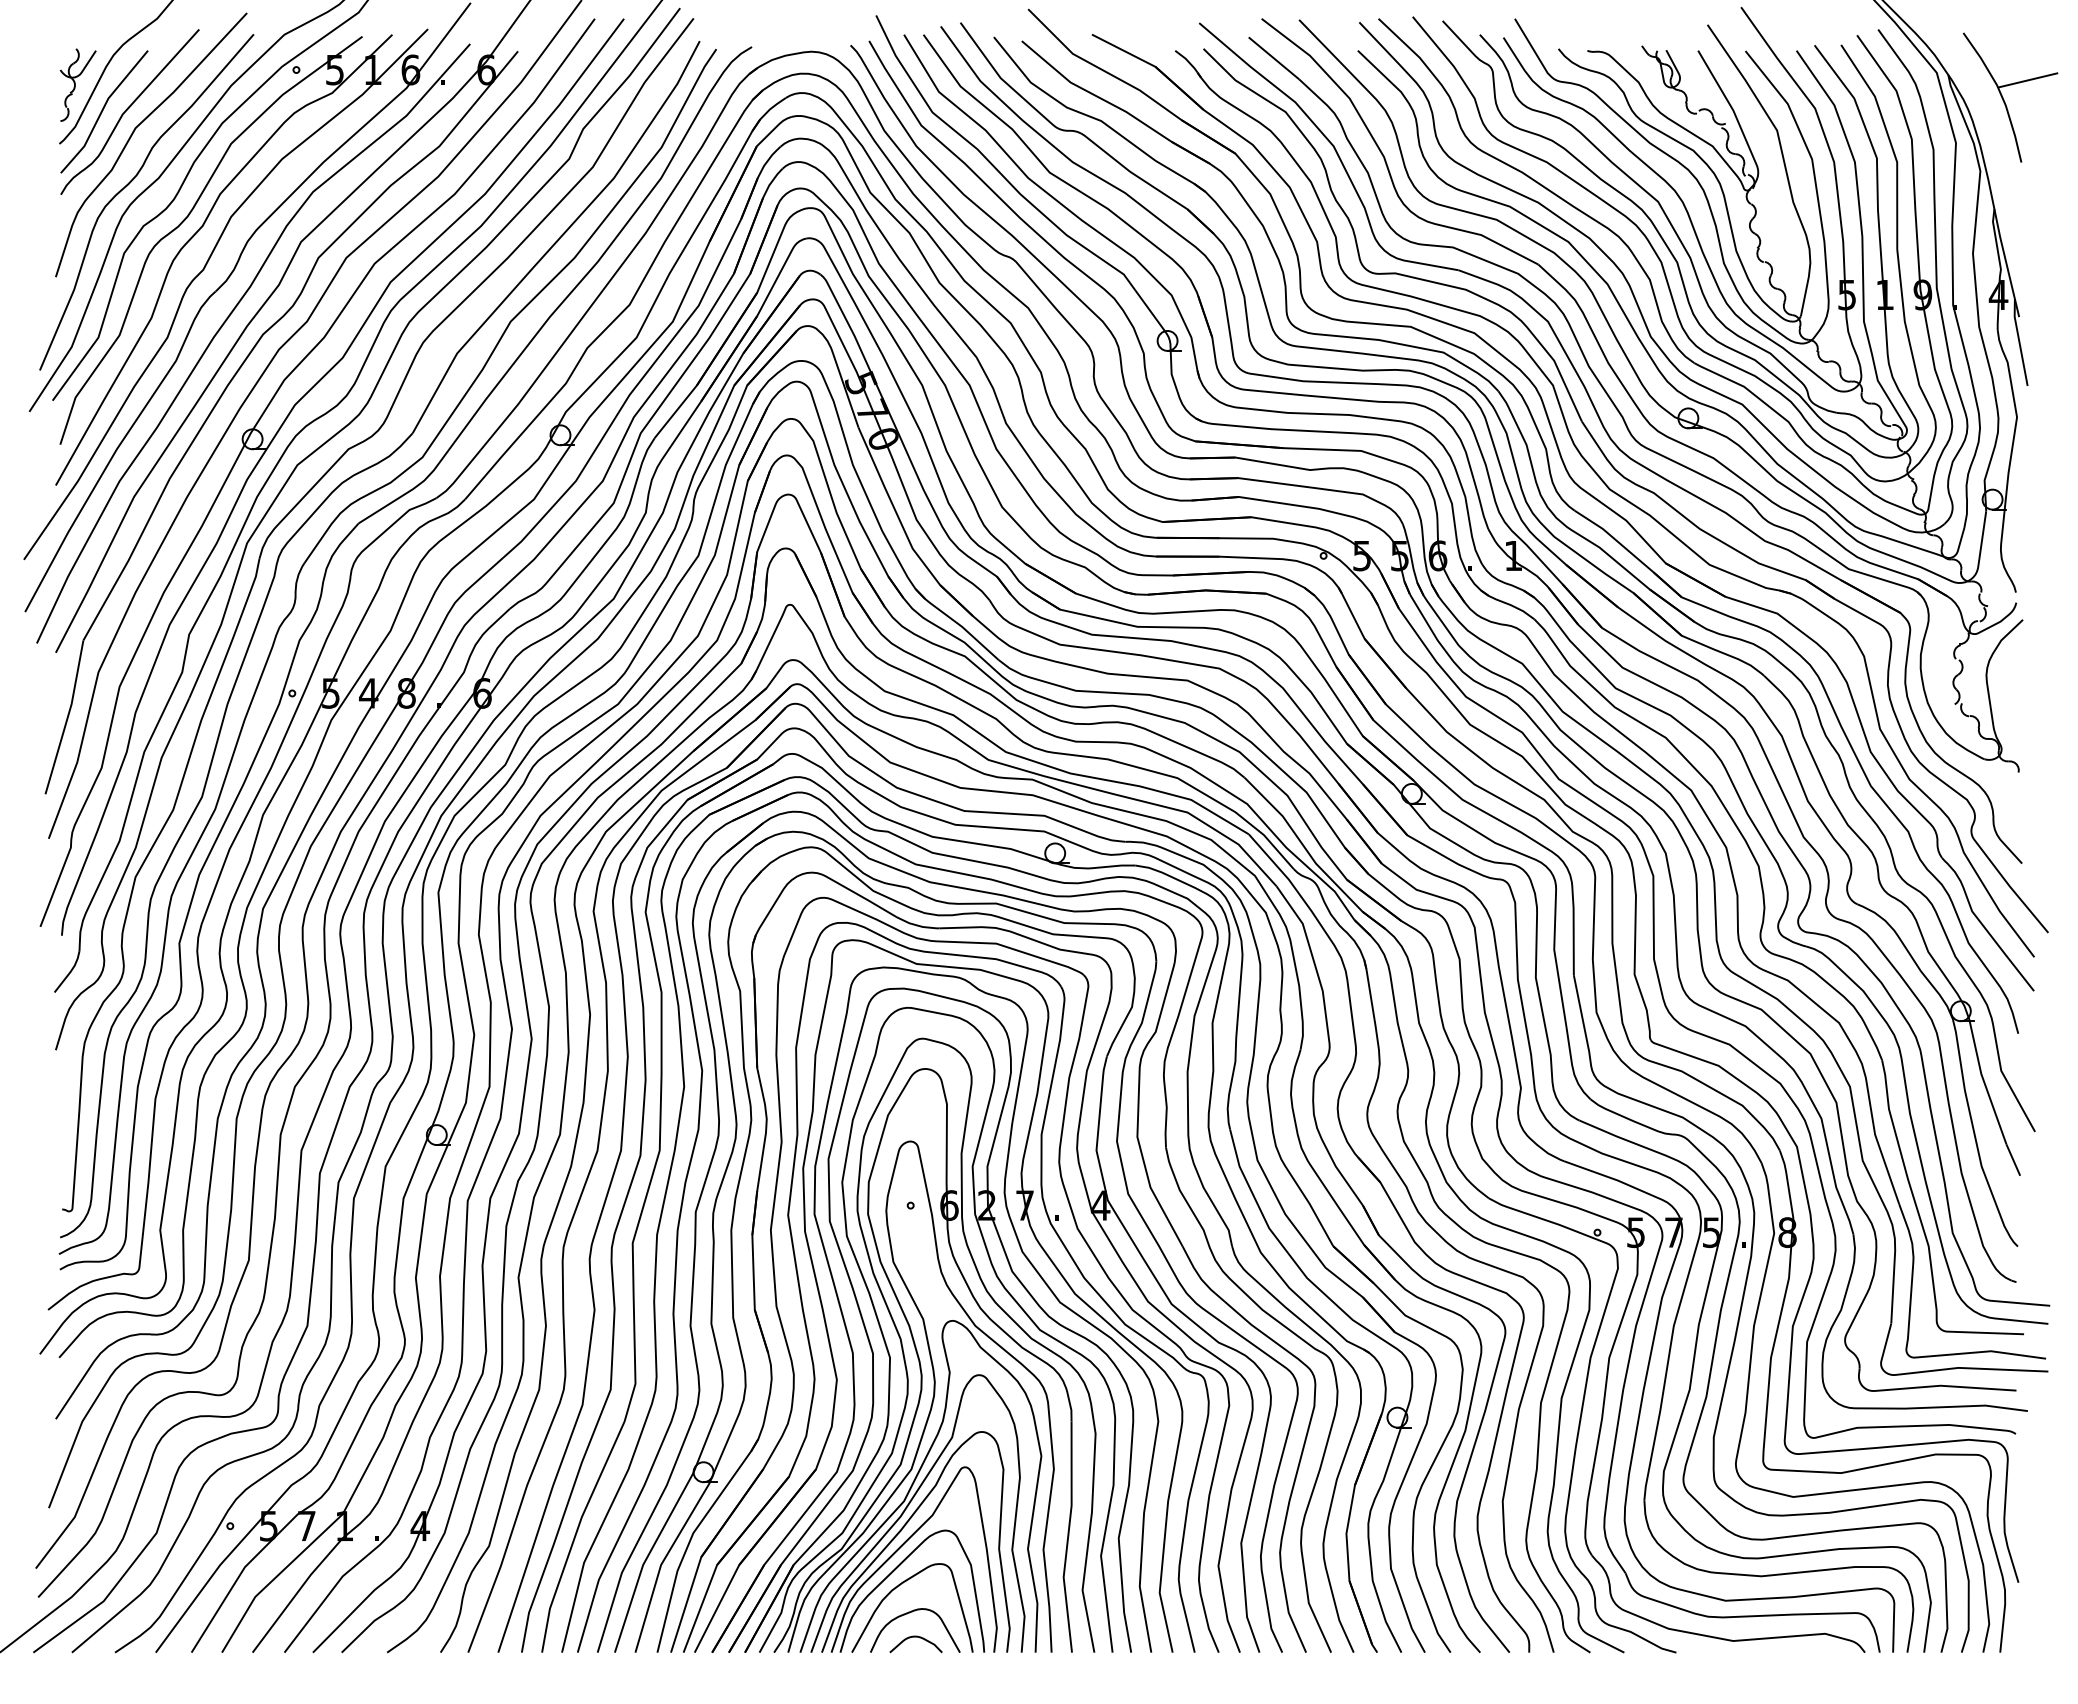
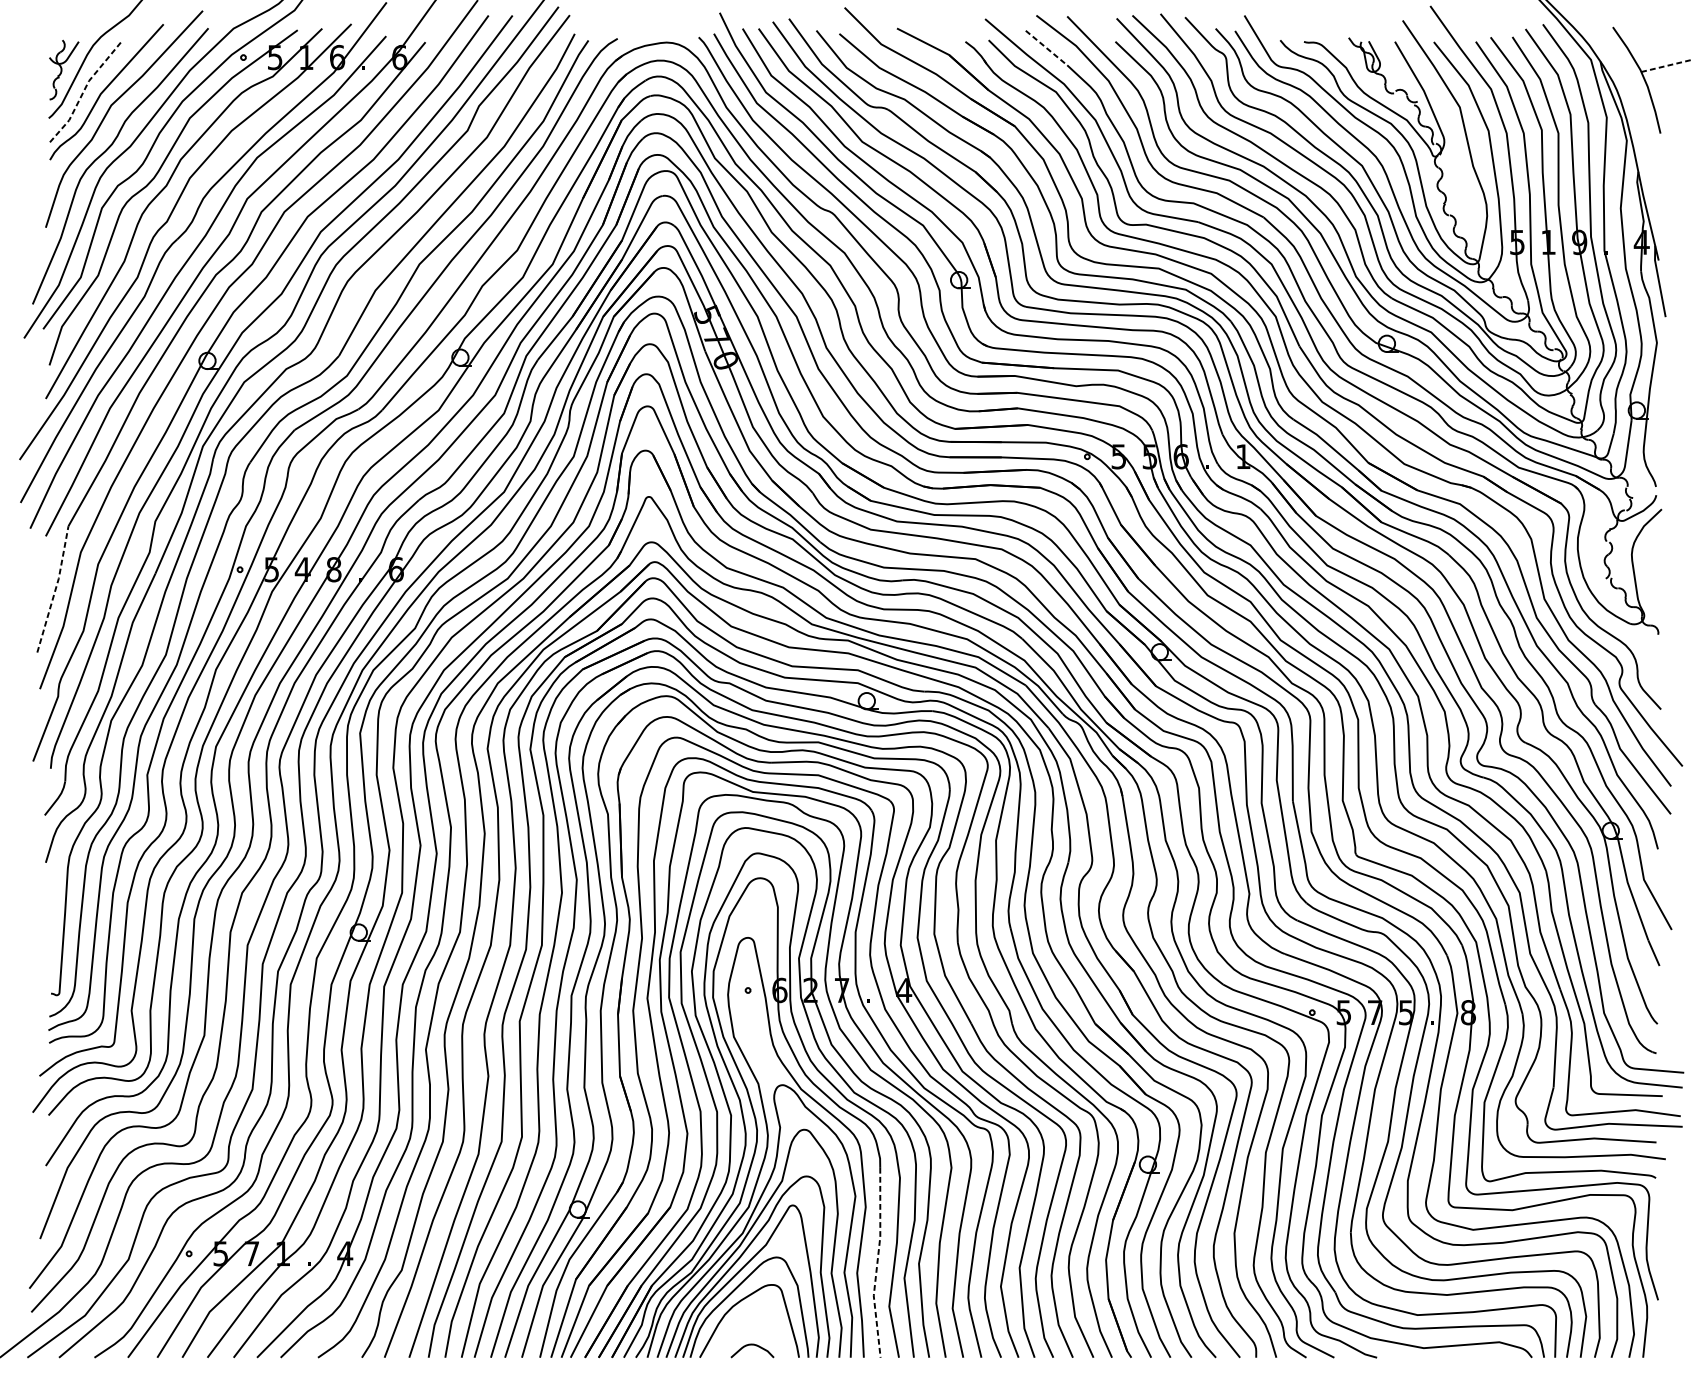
line: (1273, 58) -> (1046, 48), solid -> dashed
line: (2028, 80) -> (1666, 66), solid -> dashed
line: (102, 110) -> (84, 90), solid -> dashed
line: (67, 717) -> (55, 589), solid -> dashed
line: (1068, 1537) -> (877, 1263), solid -> dashed
curve: (907, 1614) -> (745, 1326), removed

